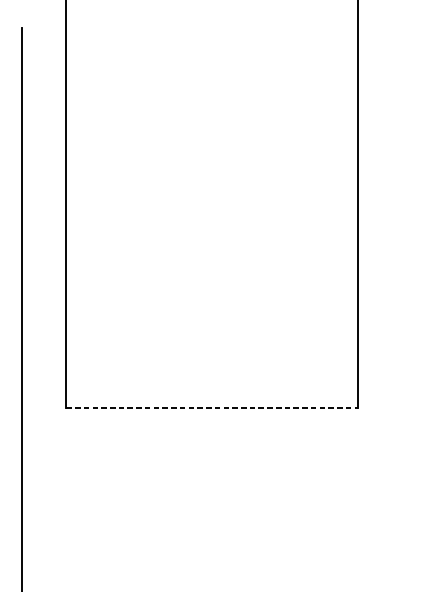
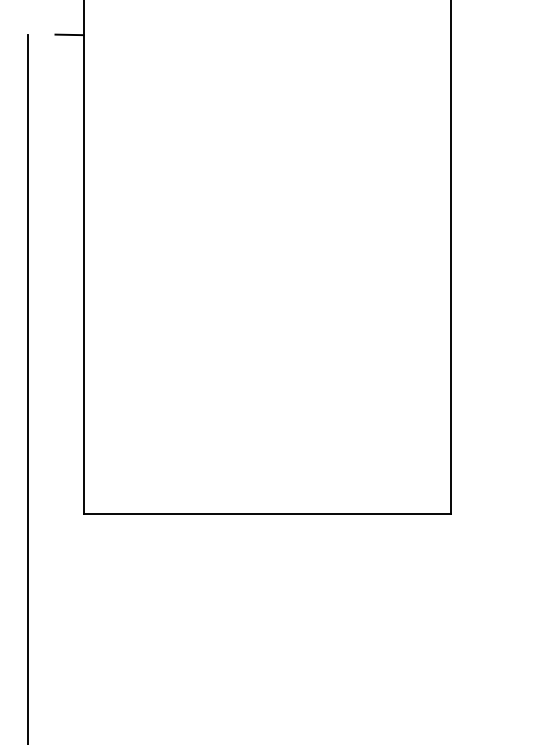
line: (55, 27) -> (69, 34), added
line: (212, 407) -> (267, 513), dashed -> solid

